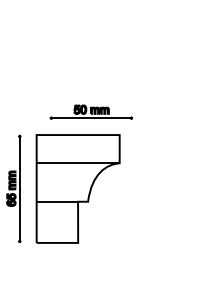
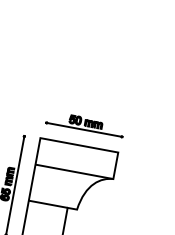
part: (90, 111) -> (84, 123), moved

